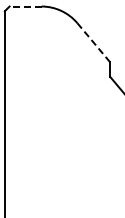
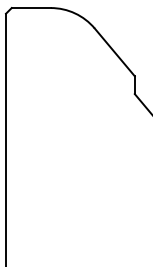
line: (25, 6) -> (31, 8), dashed -> solid
line: (93, 42) -> (114, 52), dashed -> solid

